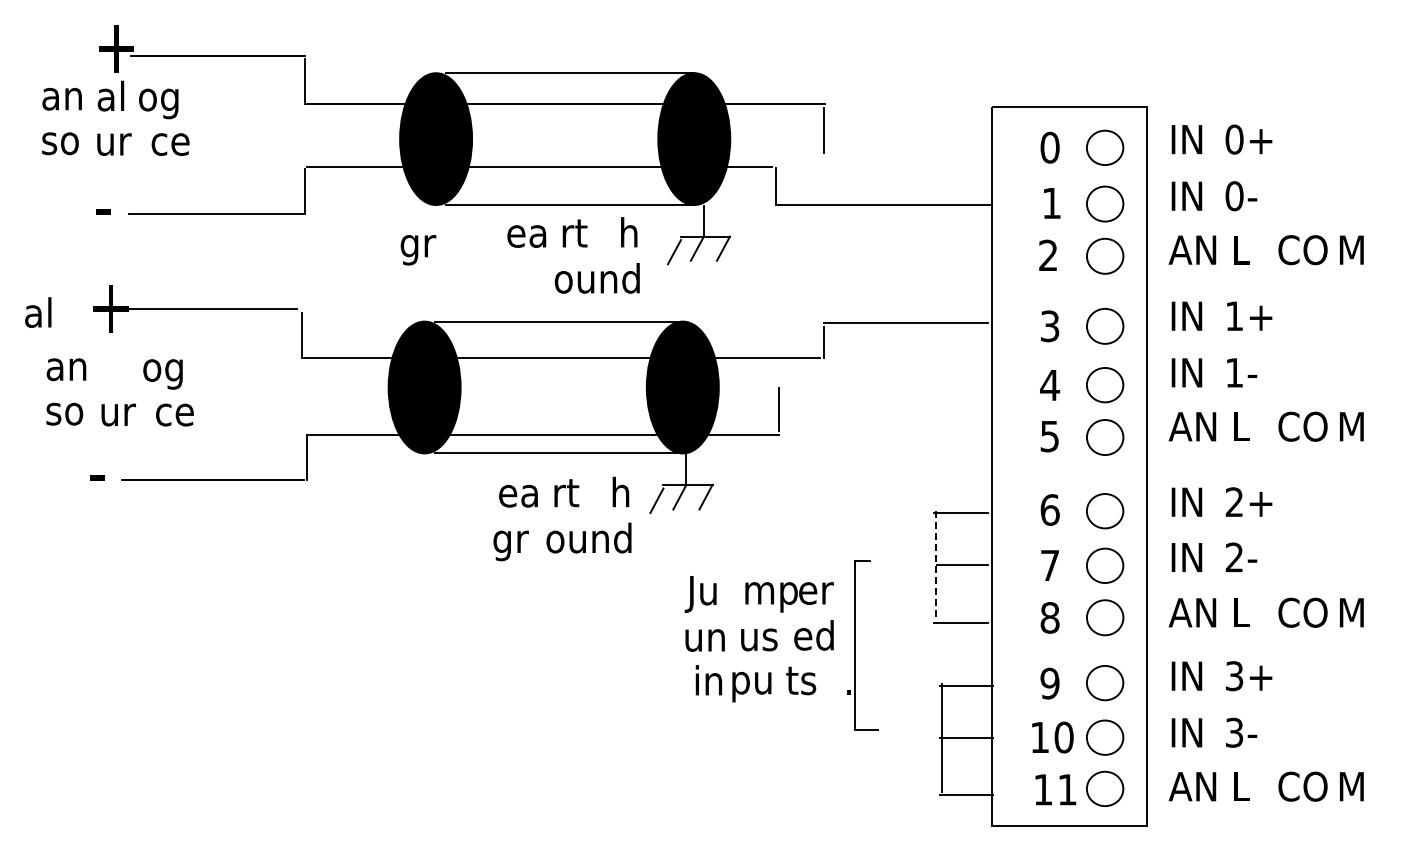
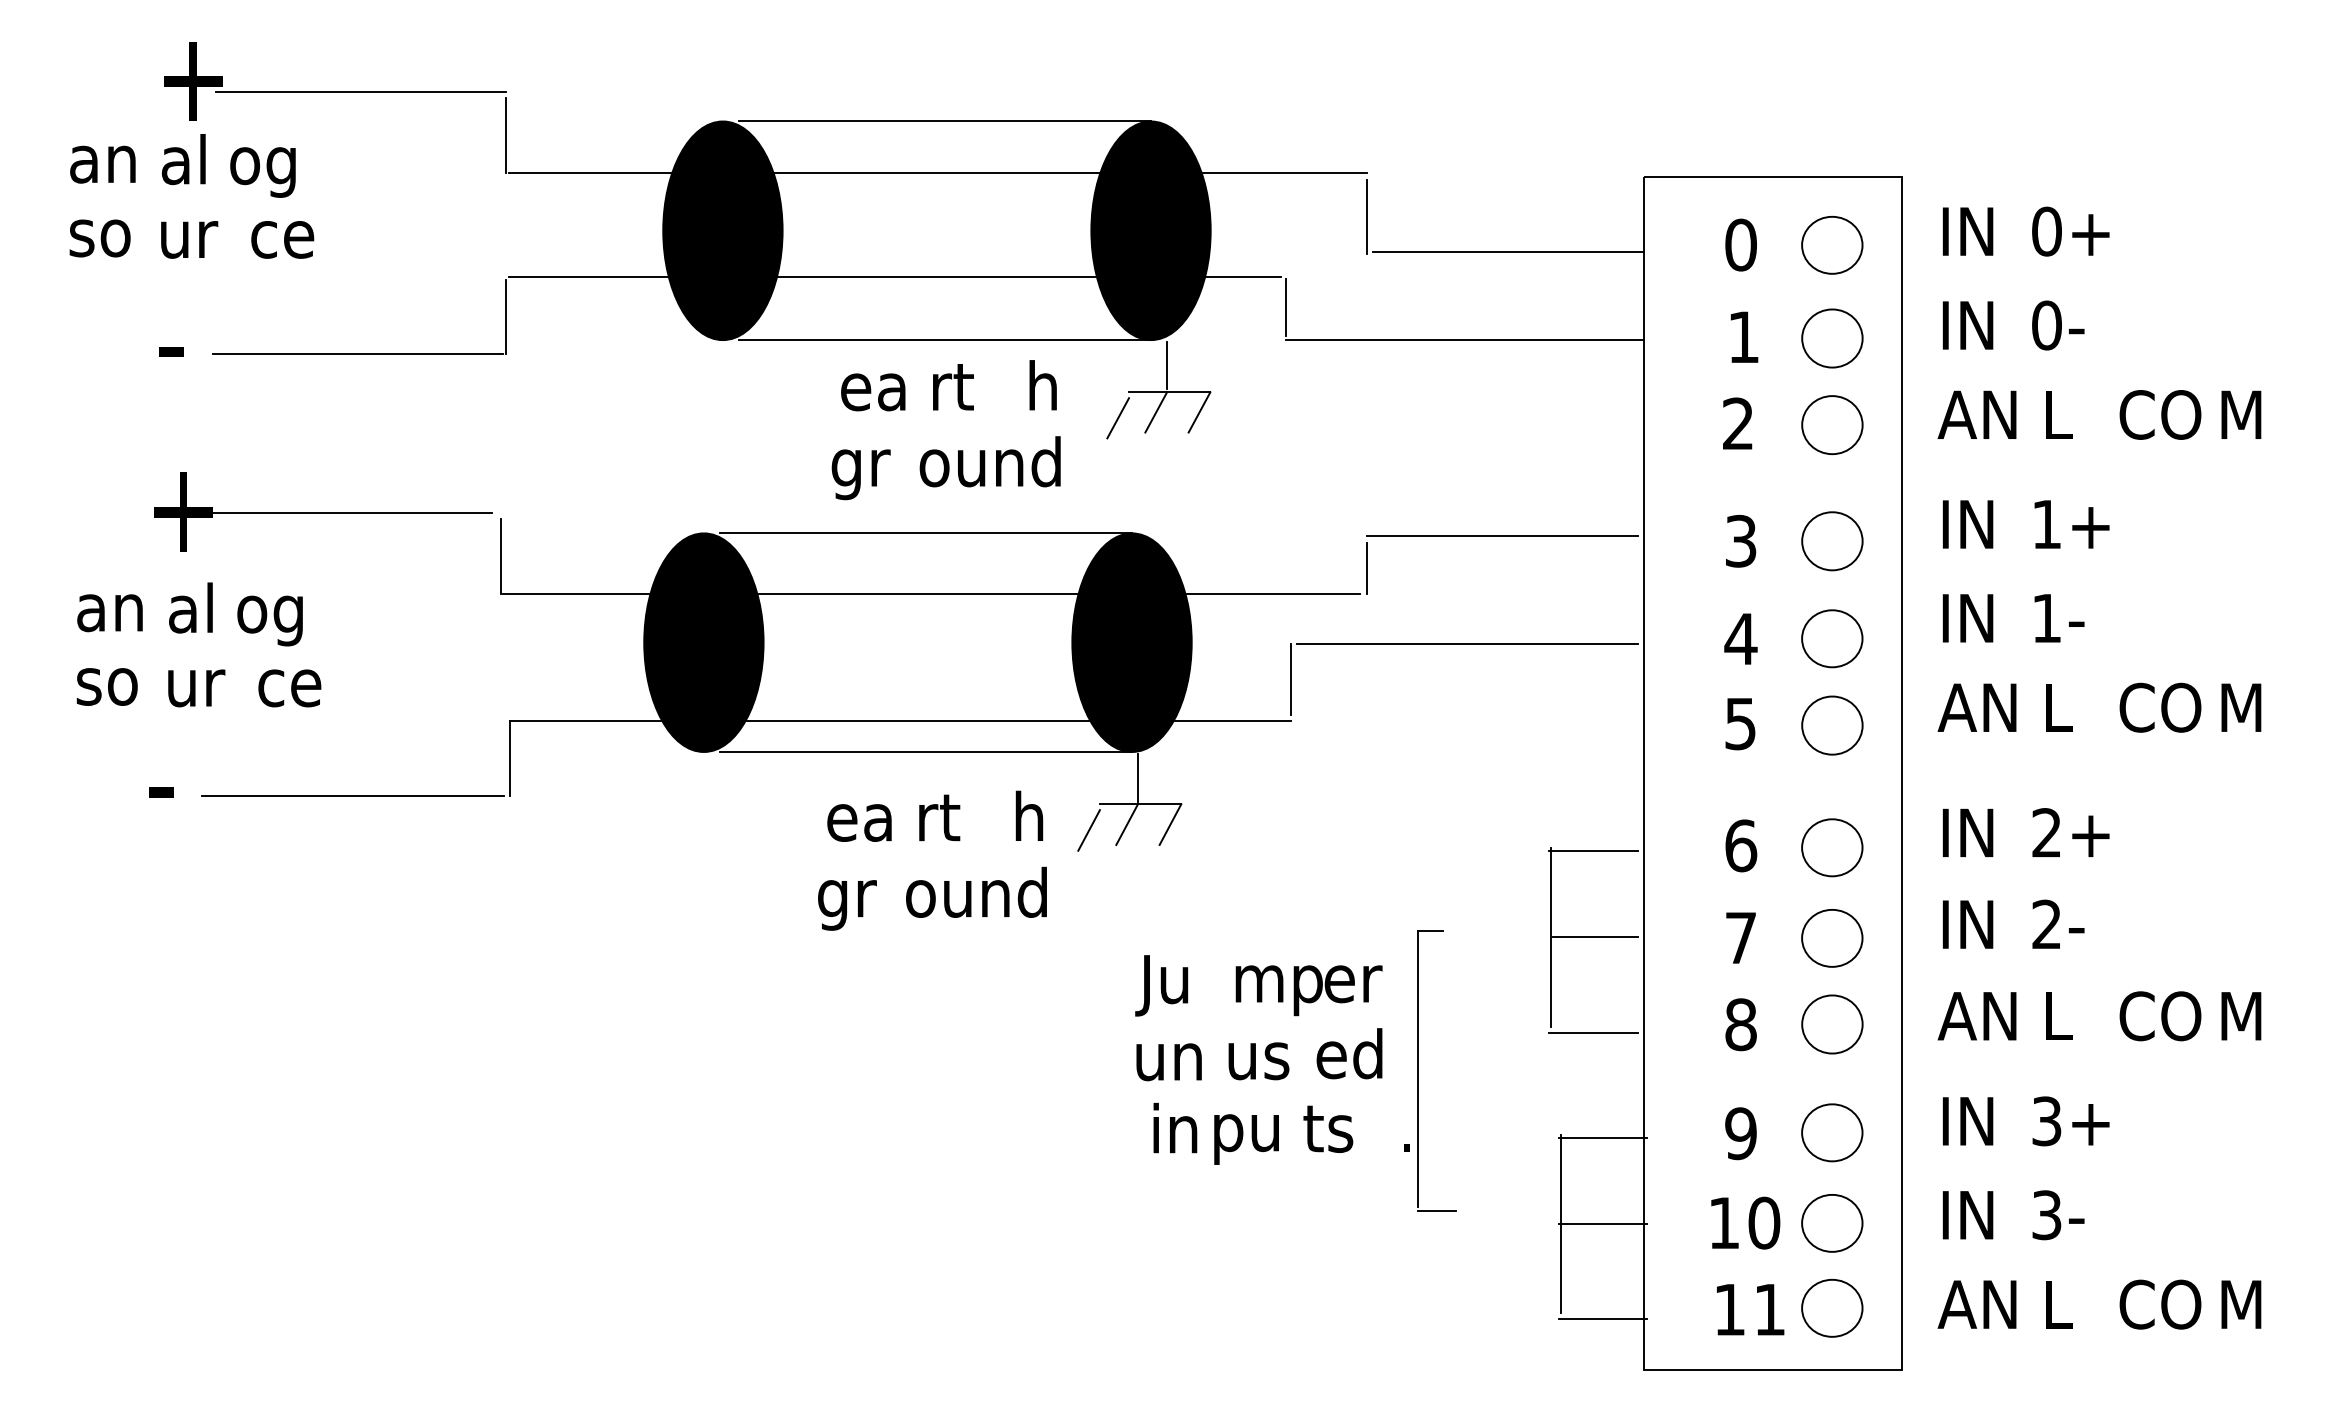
line: (909, 151) -> (1507, 251), added
text: (418, 250) -> (861, 475), moved
text: (38, 312) -> (191, 607), moved
line: (884, 388) -> (1466, 644), added
line: (935, 565) -> (1551, 937), dashed -> solid

